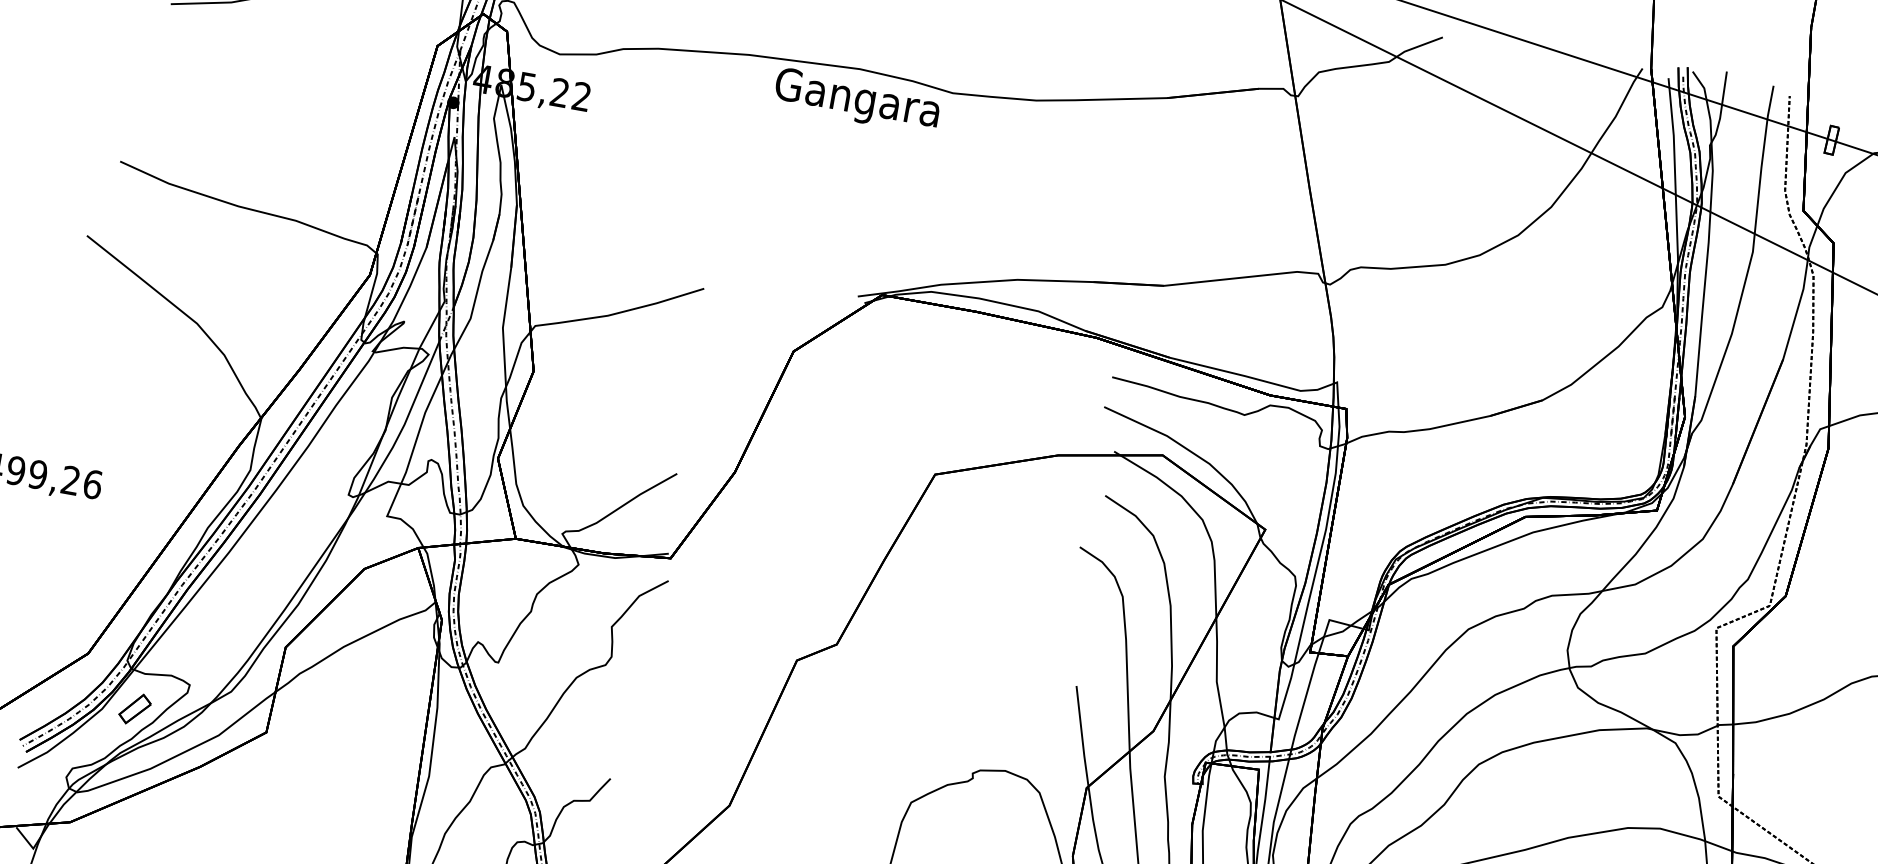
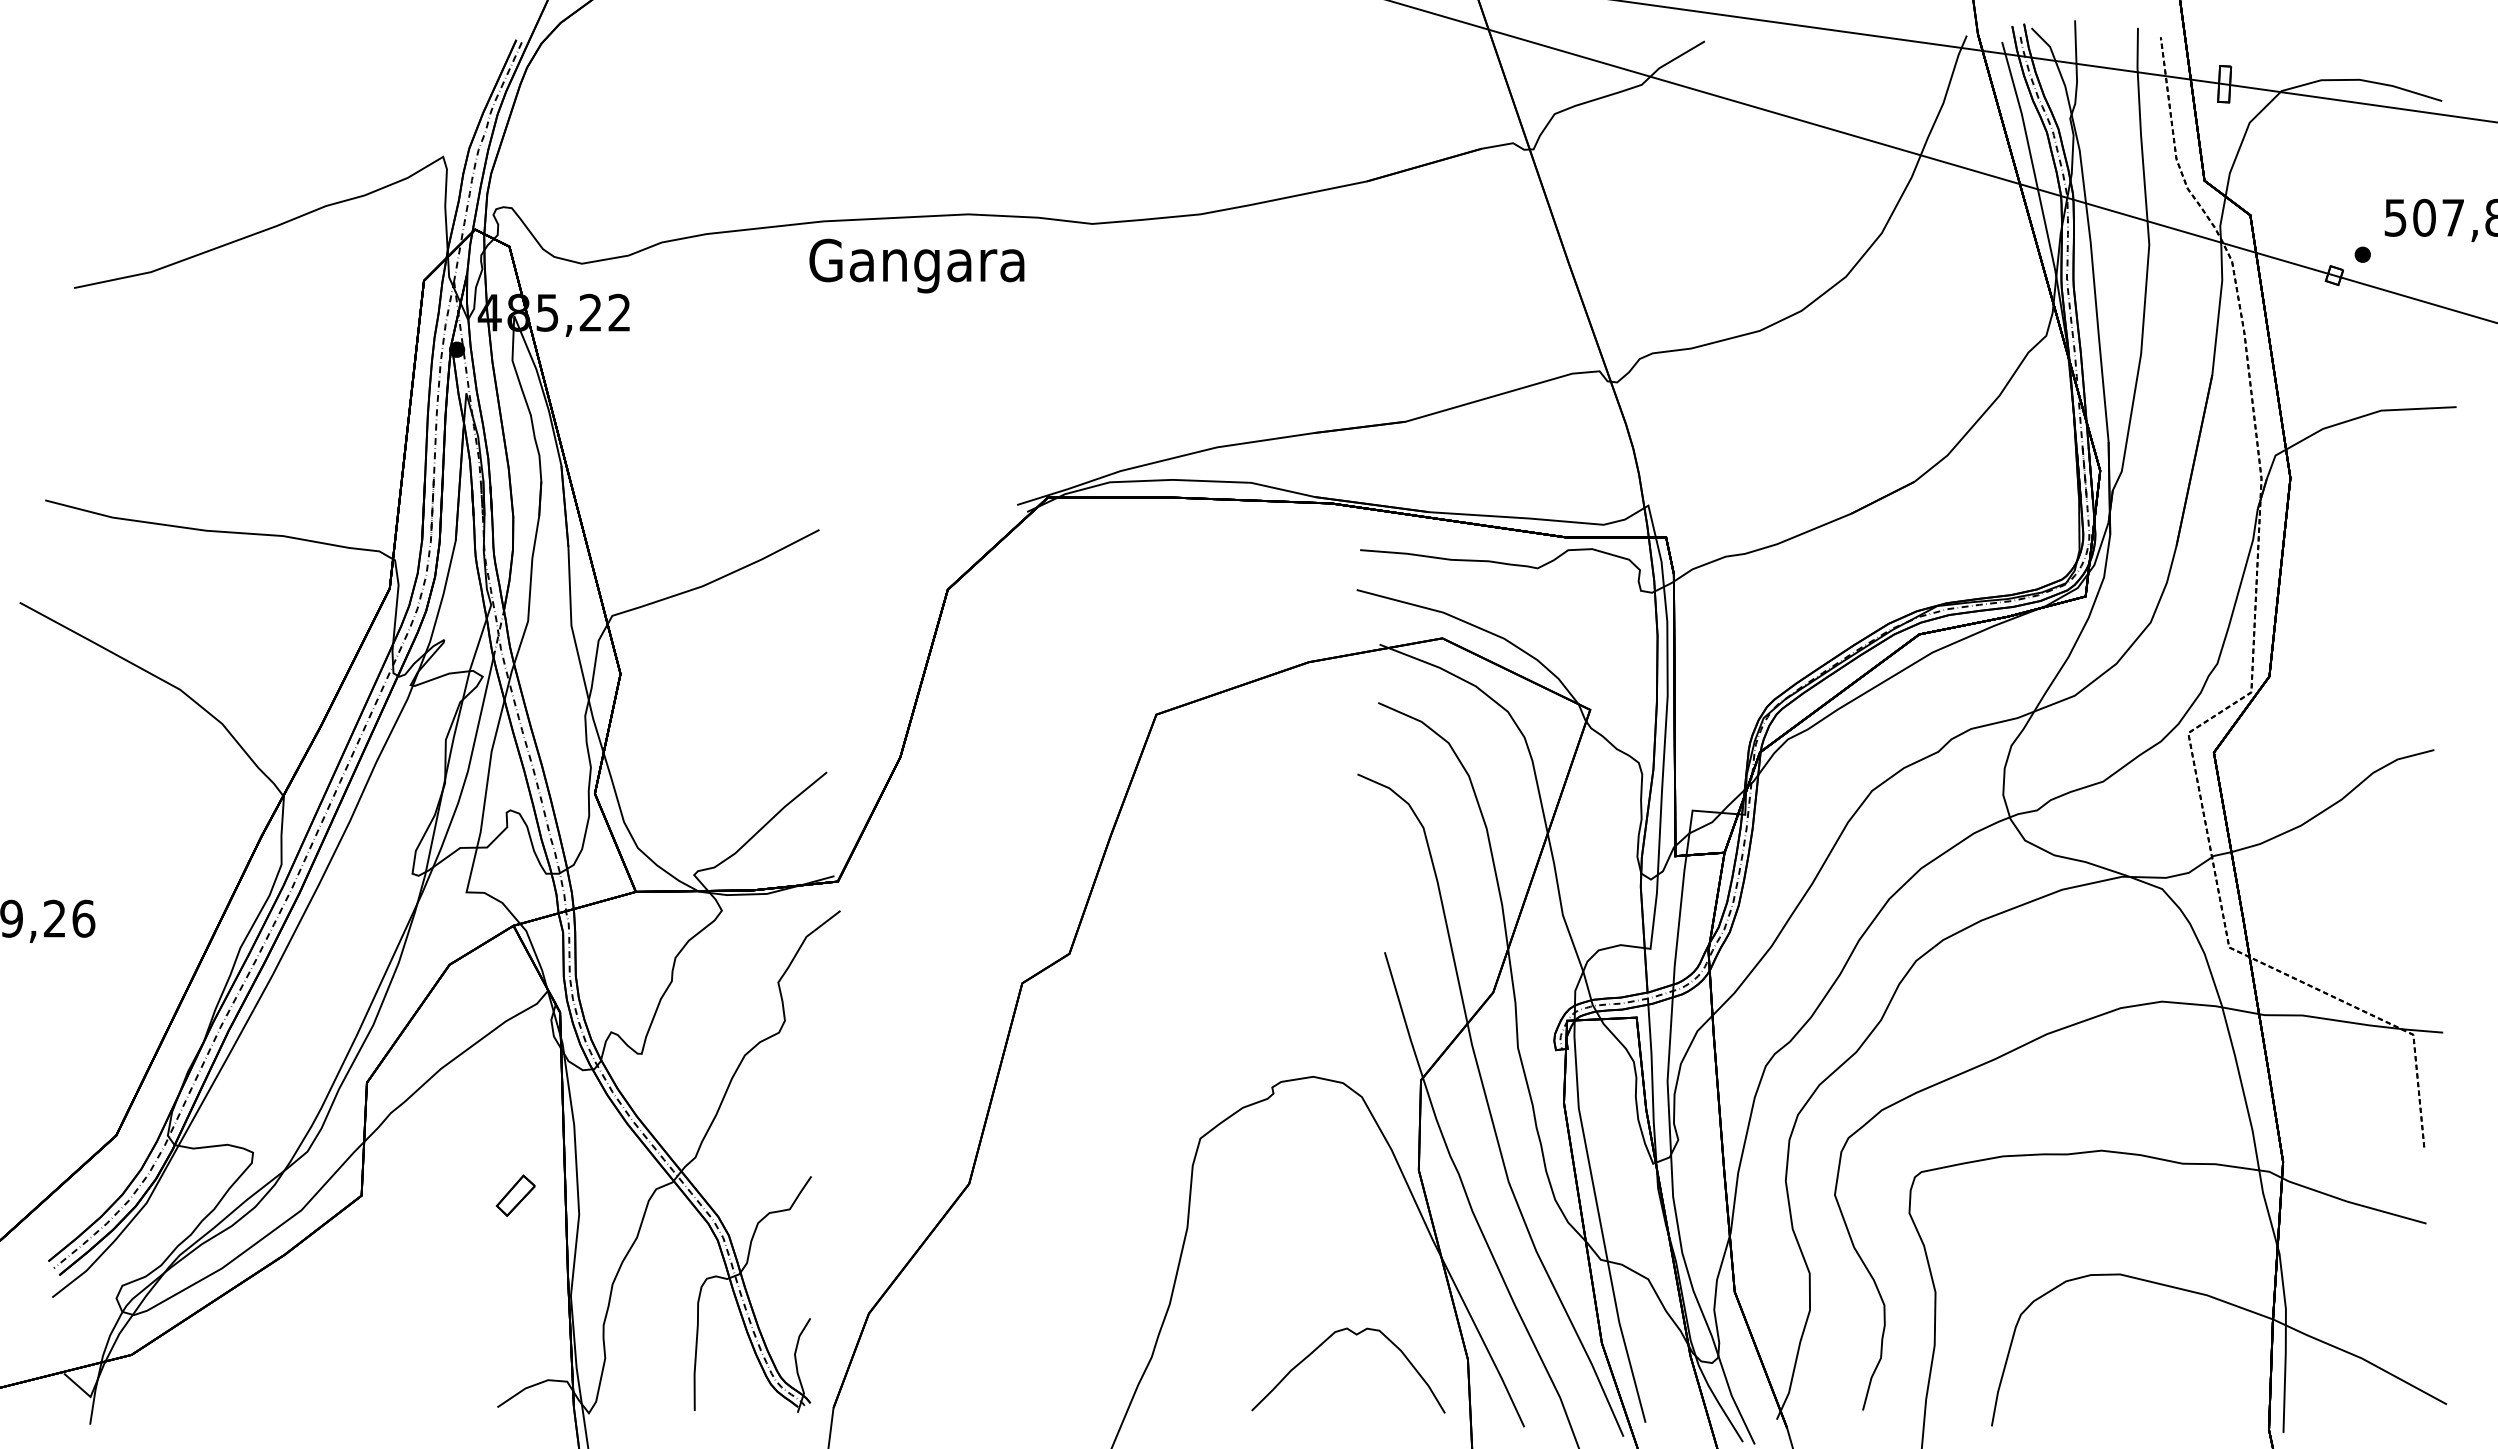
text: (856, 100) -> (916, 265), moved
part: (134, 708) -> (515, 1195), moved

